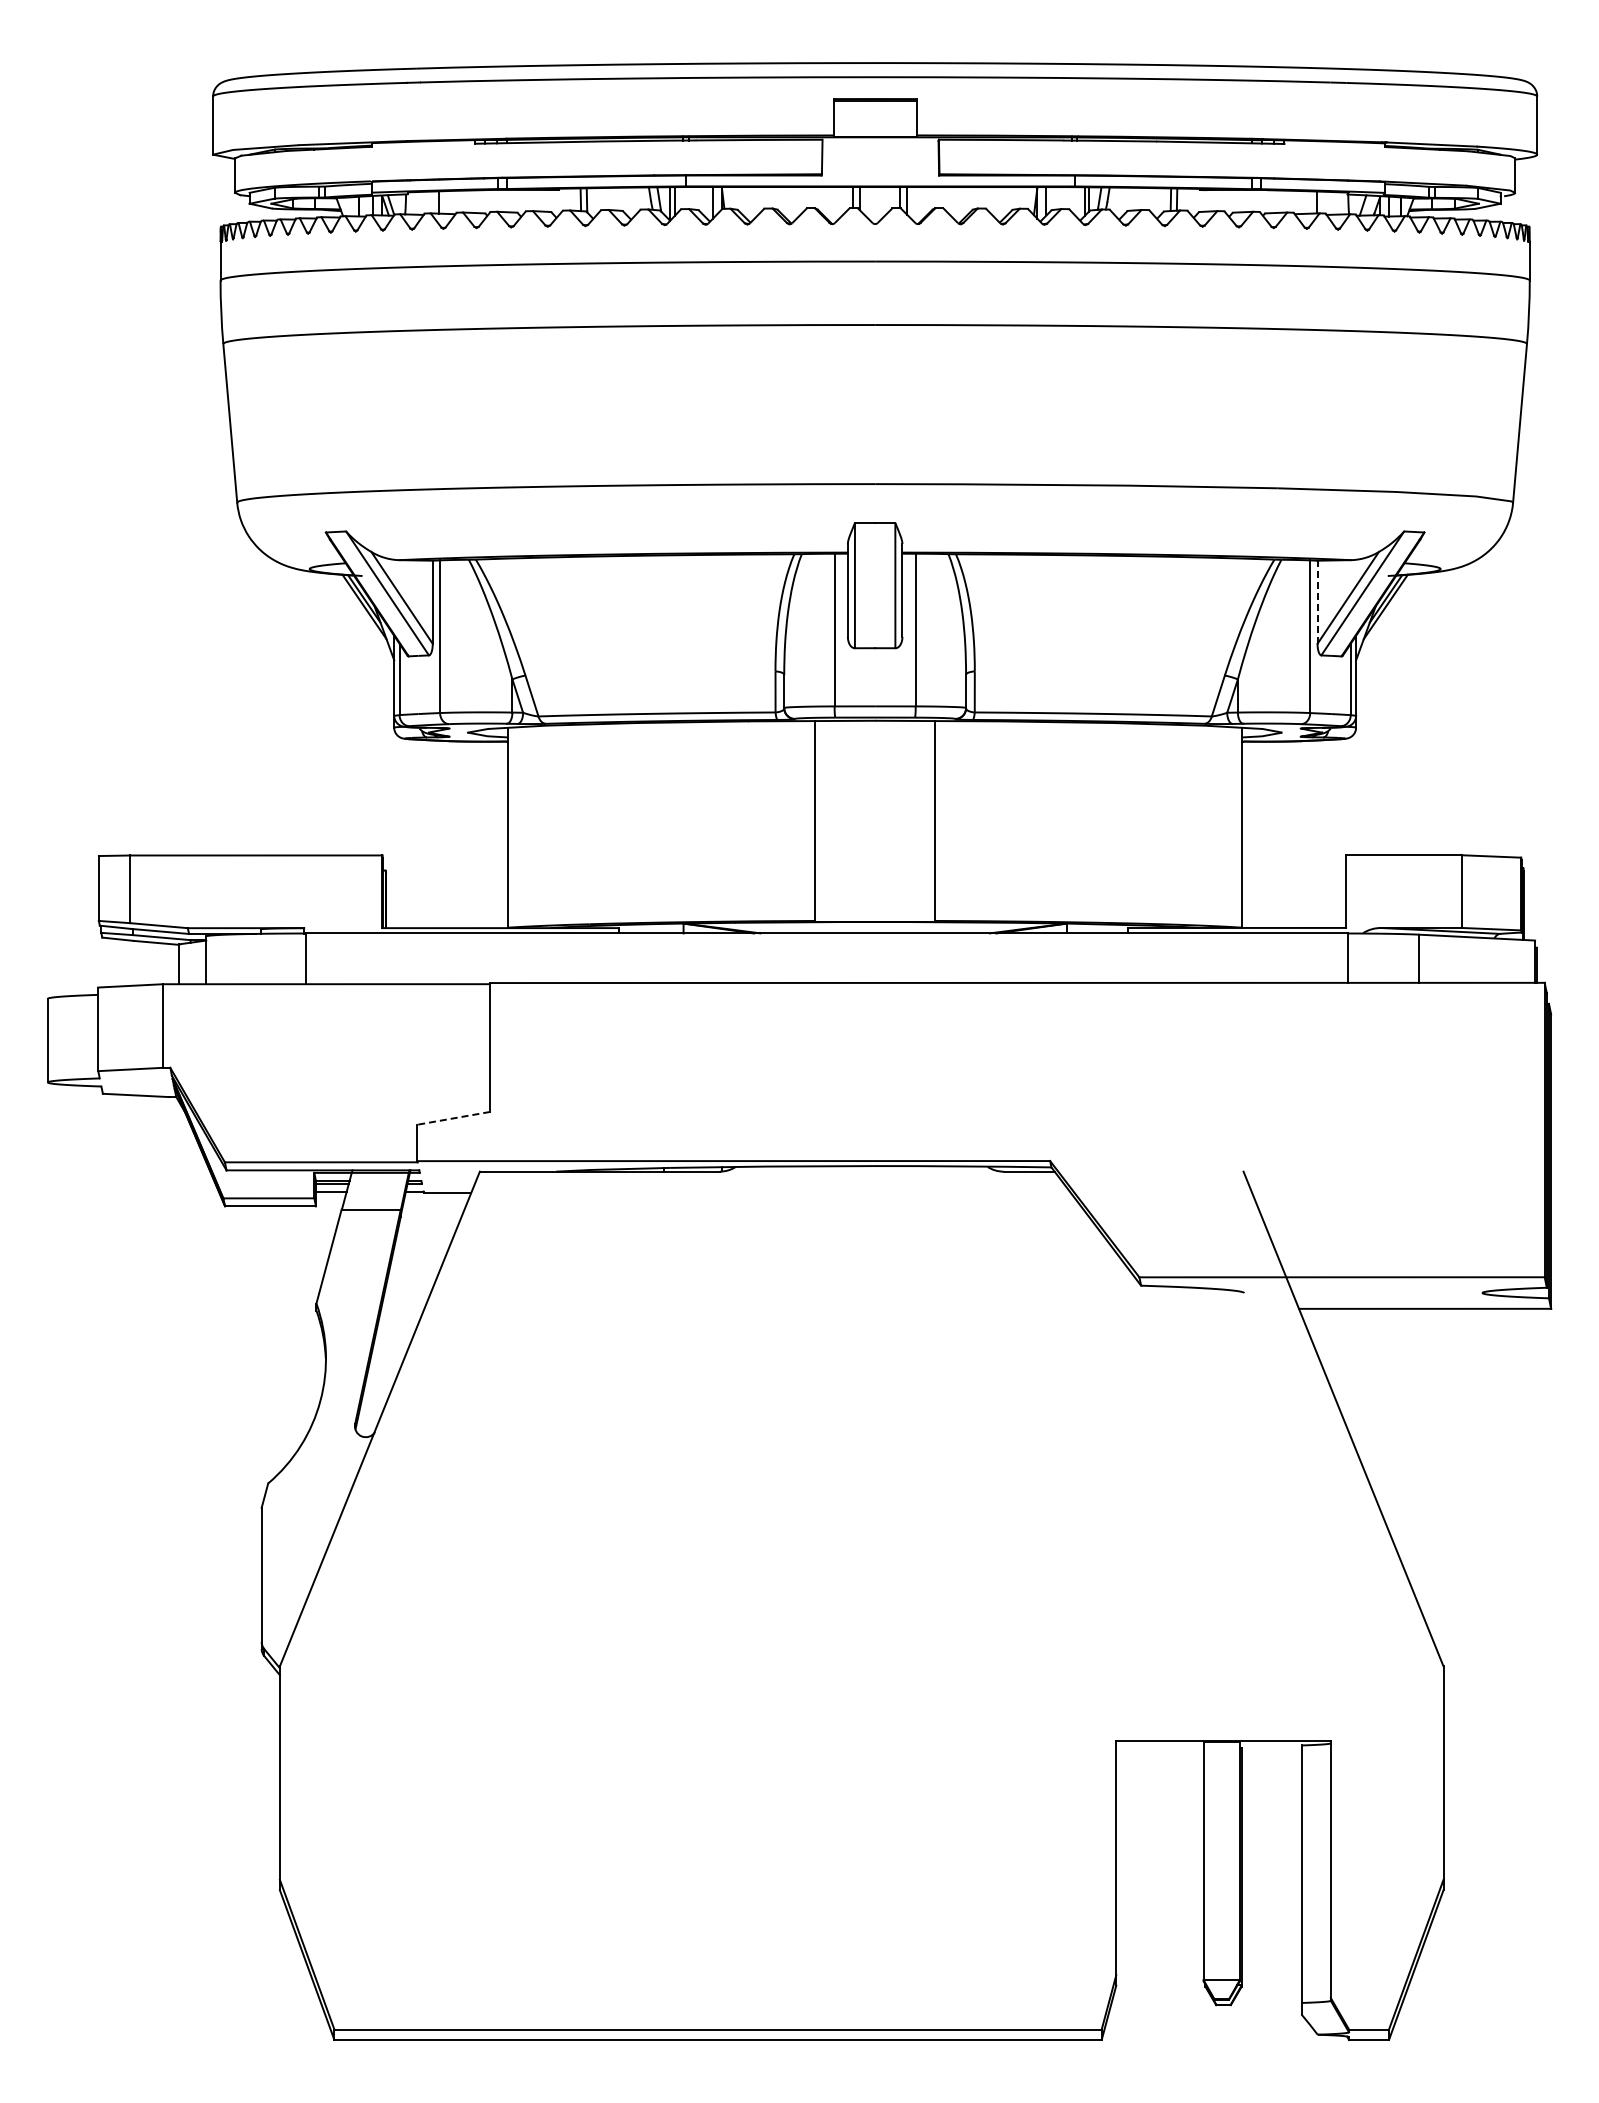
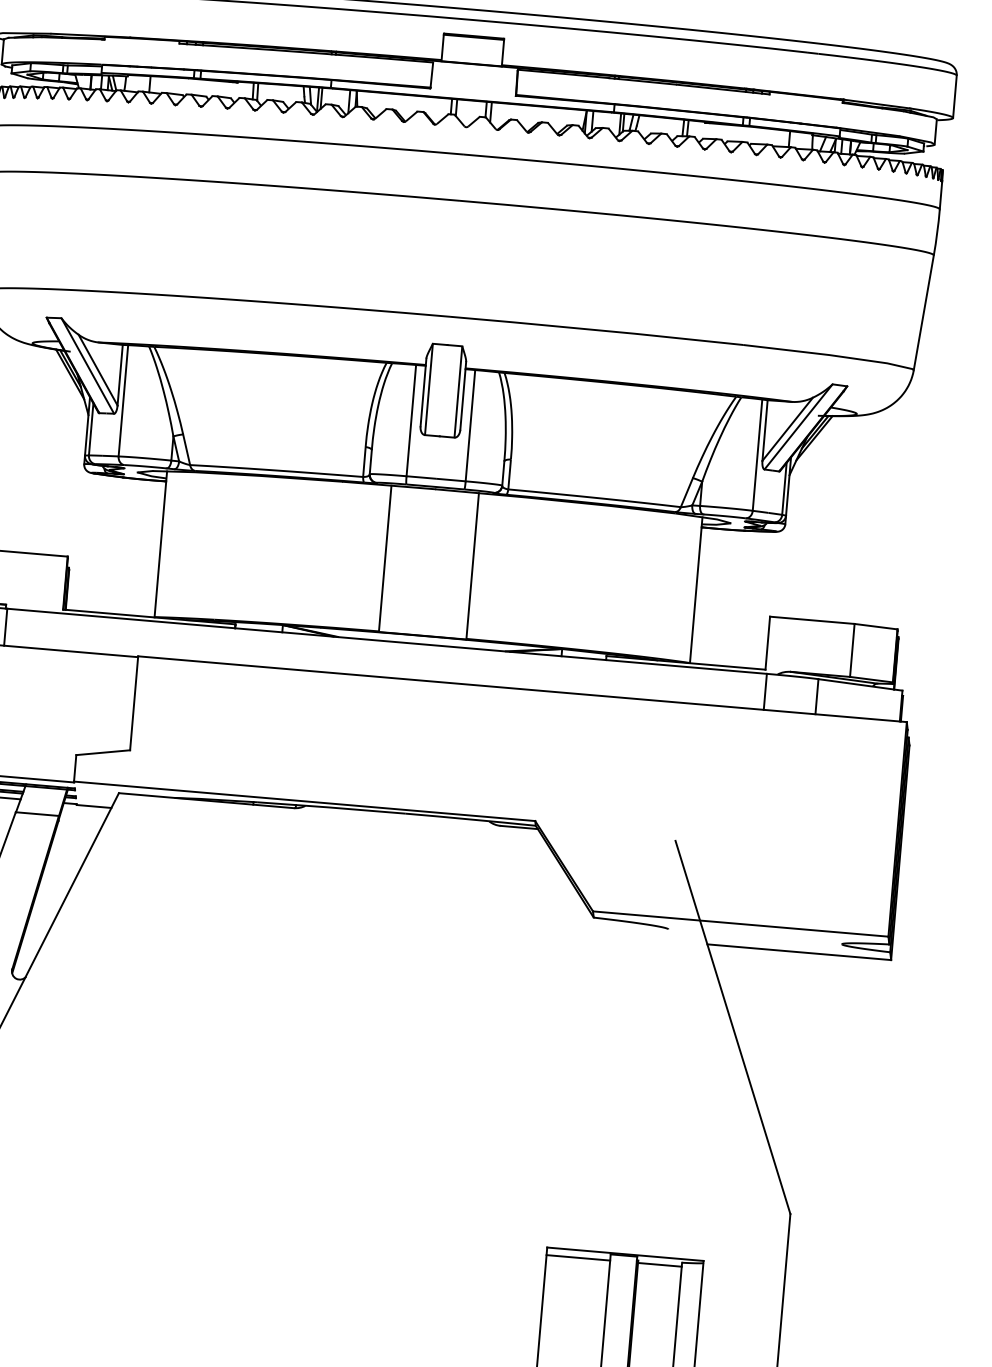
line: (1317, 602) -> (764, 430), dashed -> solid
line: (453, 1118) -> (103, 752), dashed -> solid
line: (1159, 1750) -> (578, 1257), added
line: (1271, 1750) -> (659, 1264), added

